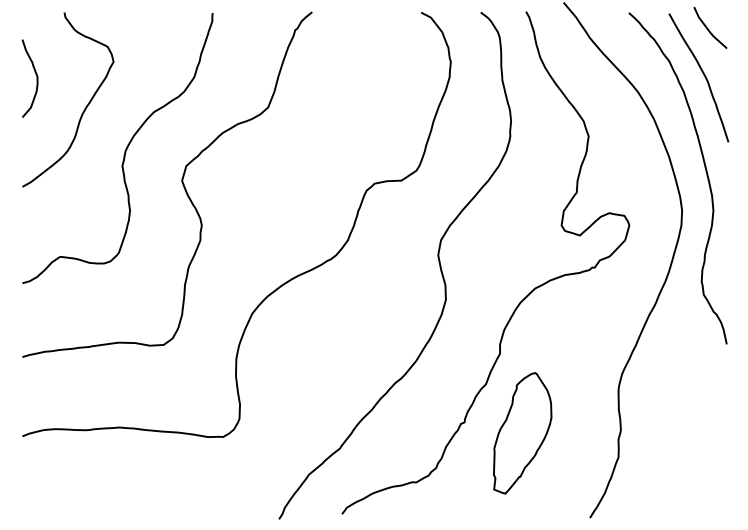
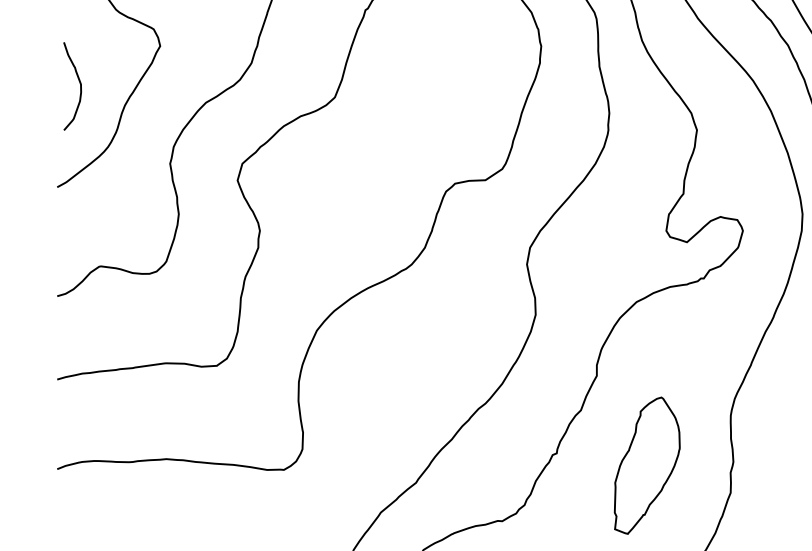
curve: (36, 78) -> (79, 86), moved
part: (522, 433) -> (647, 465), moved

